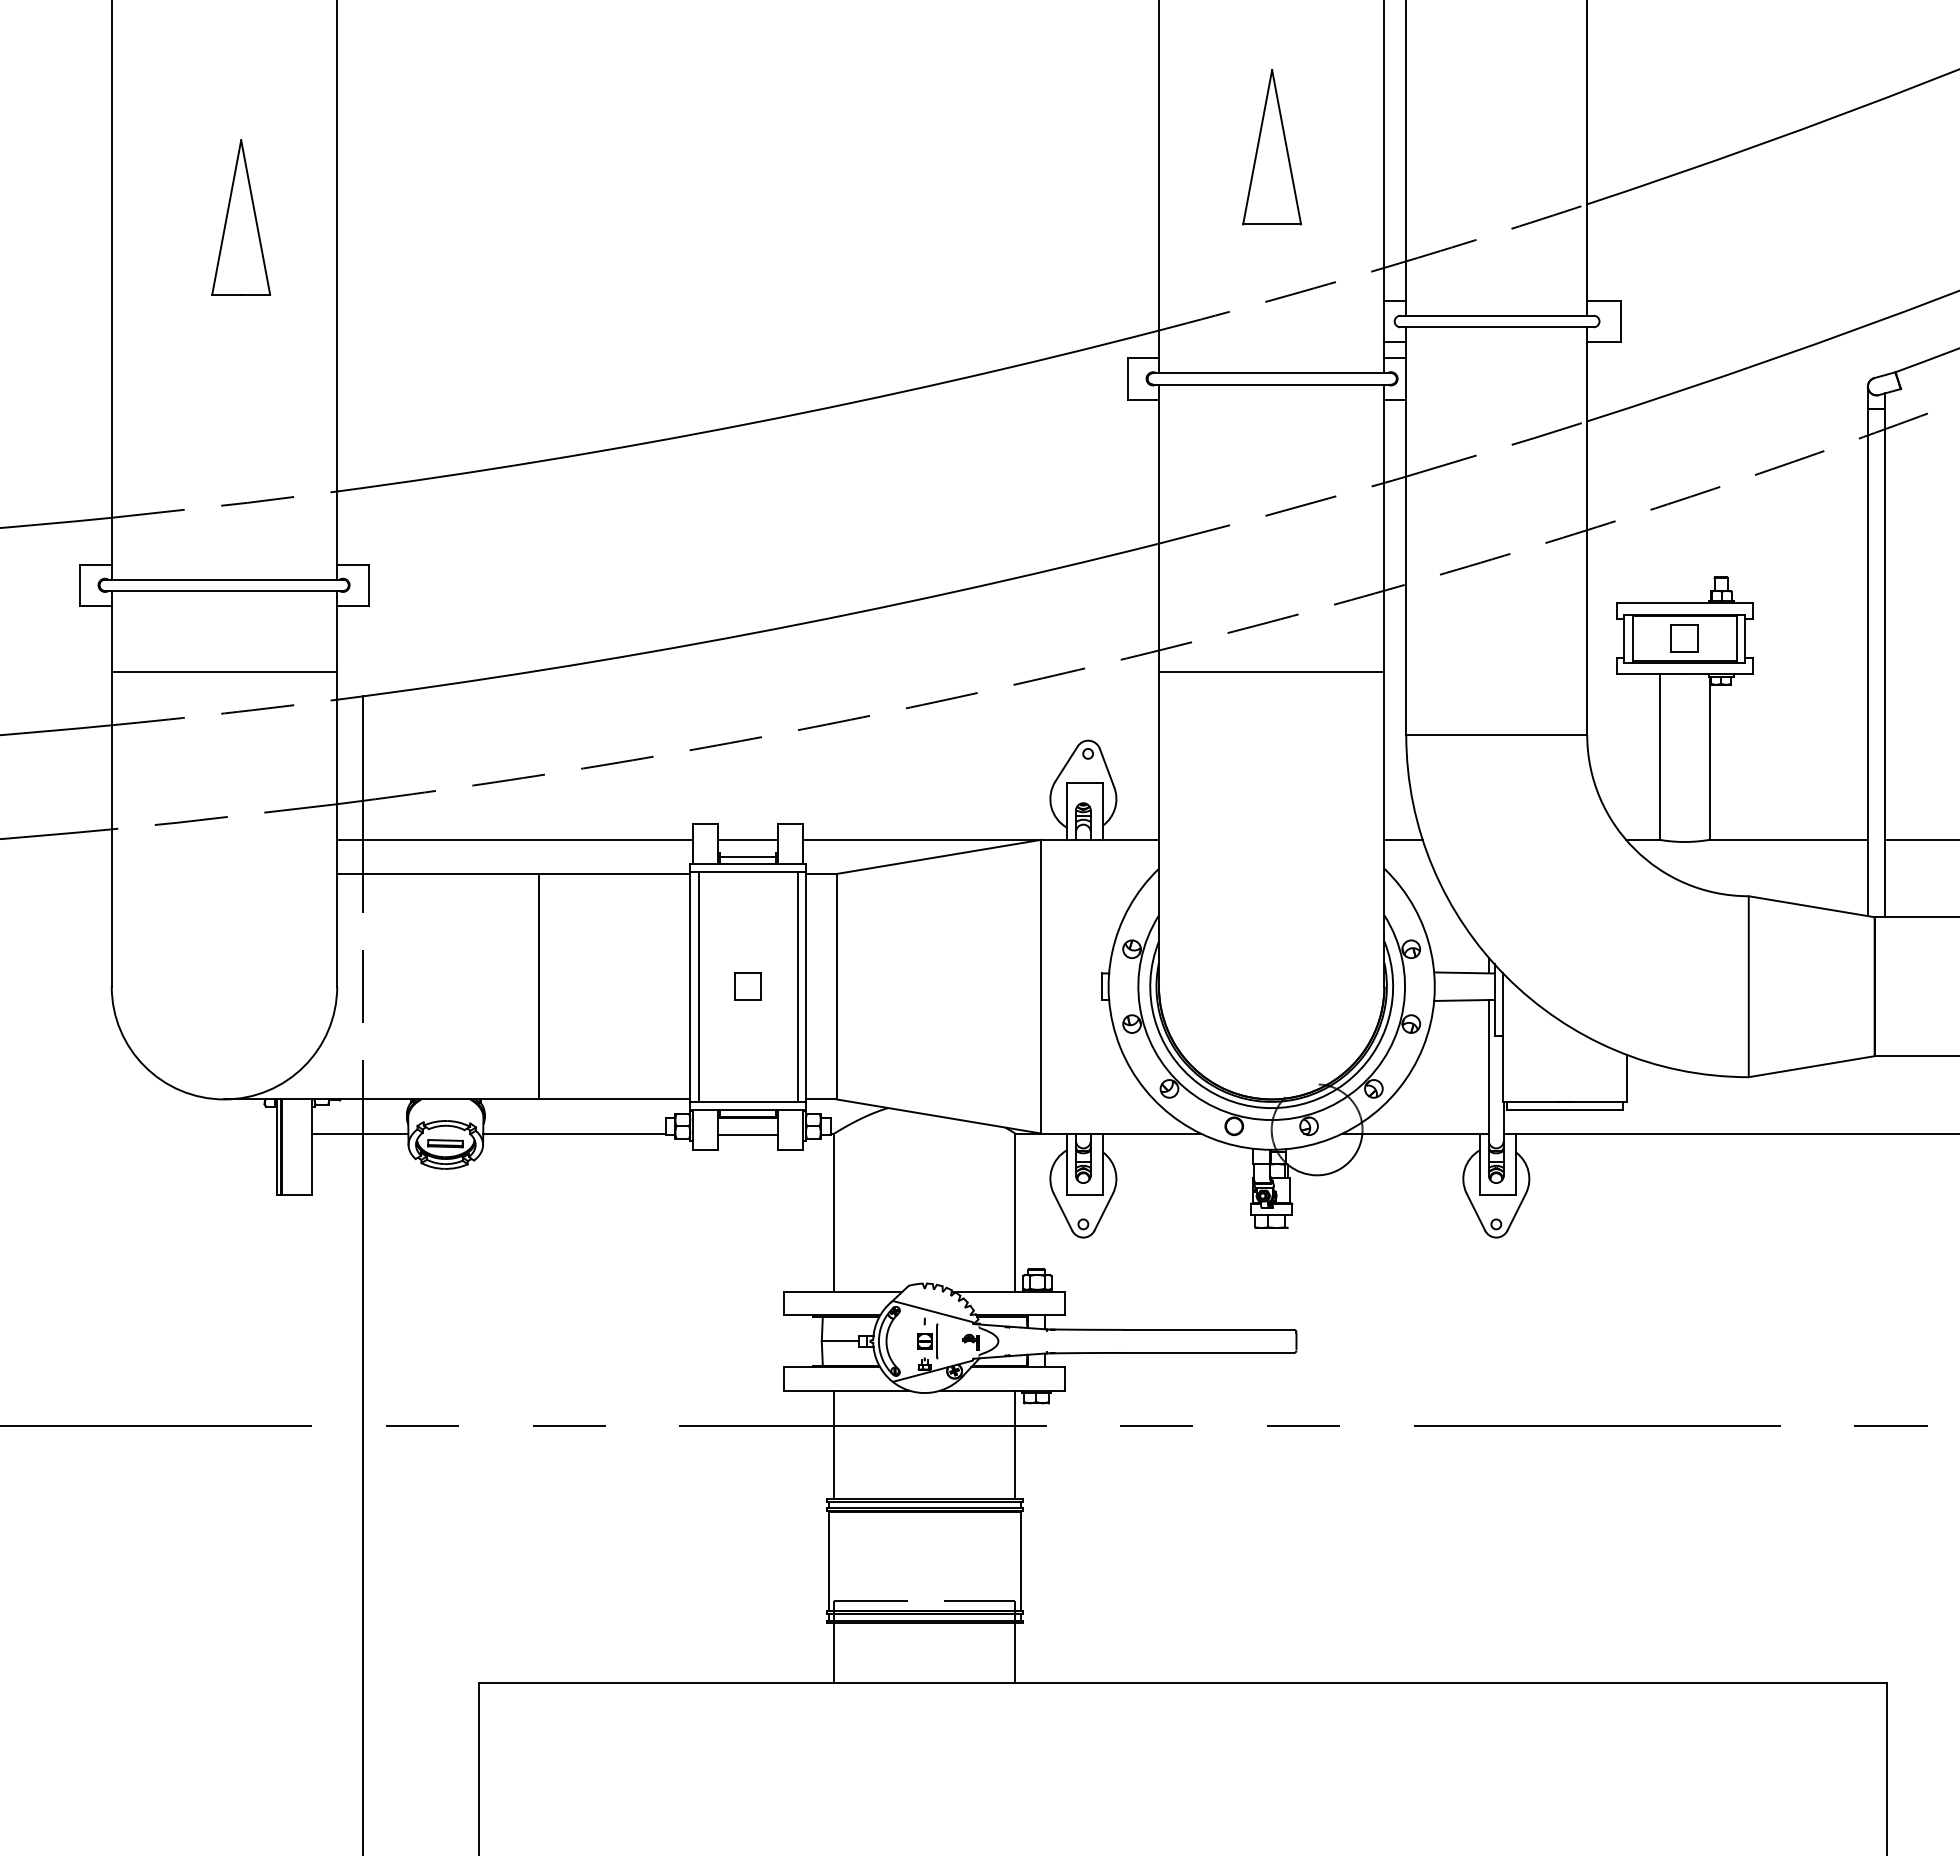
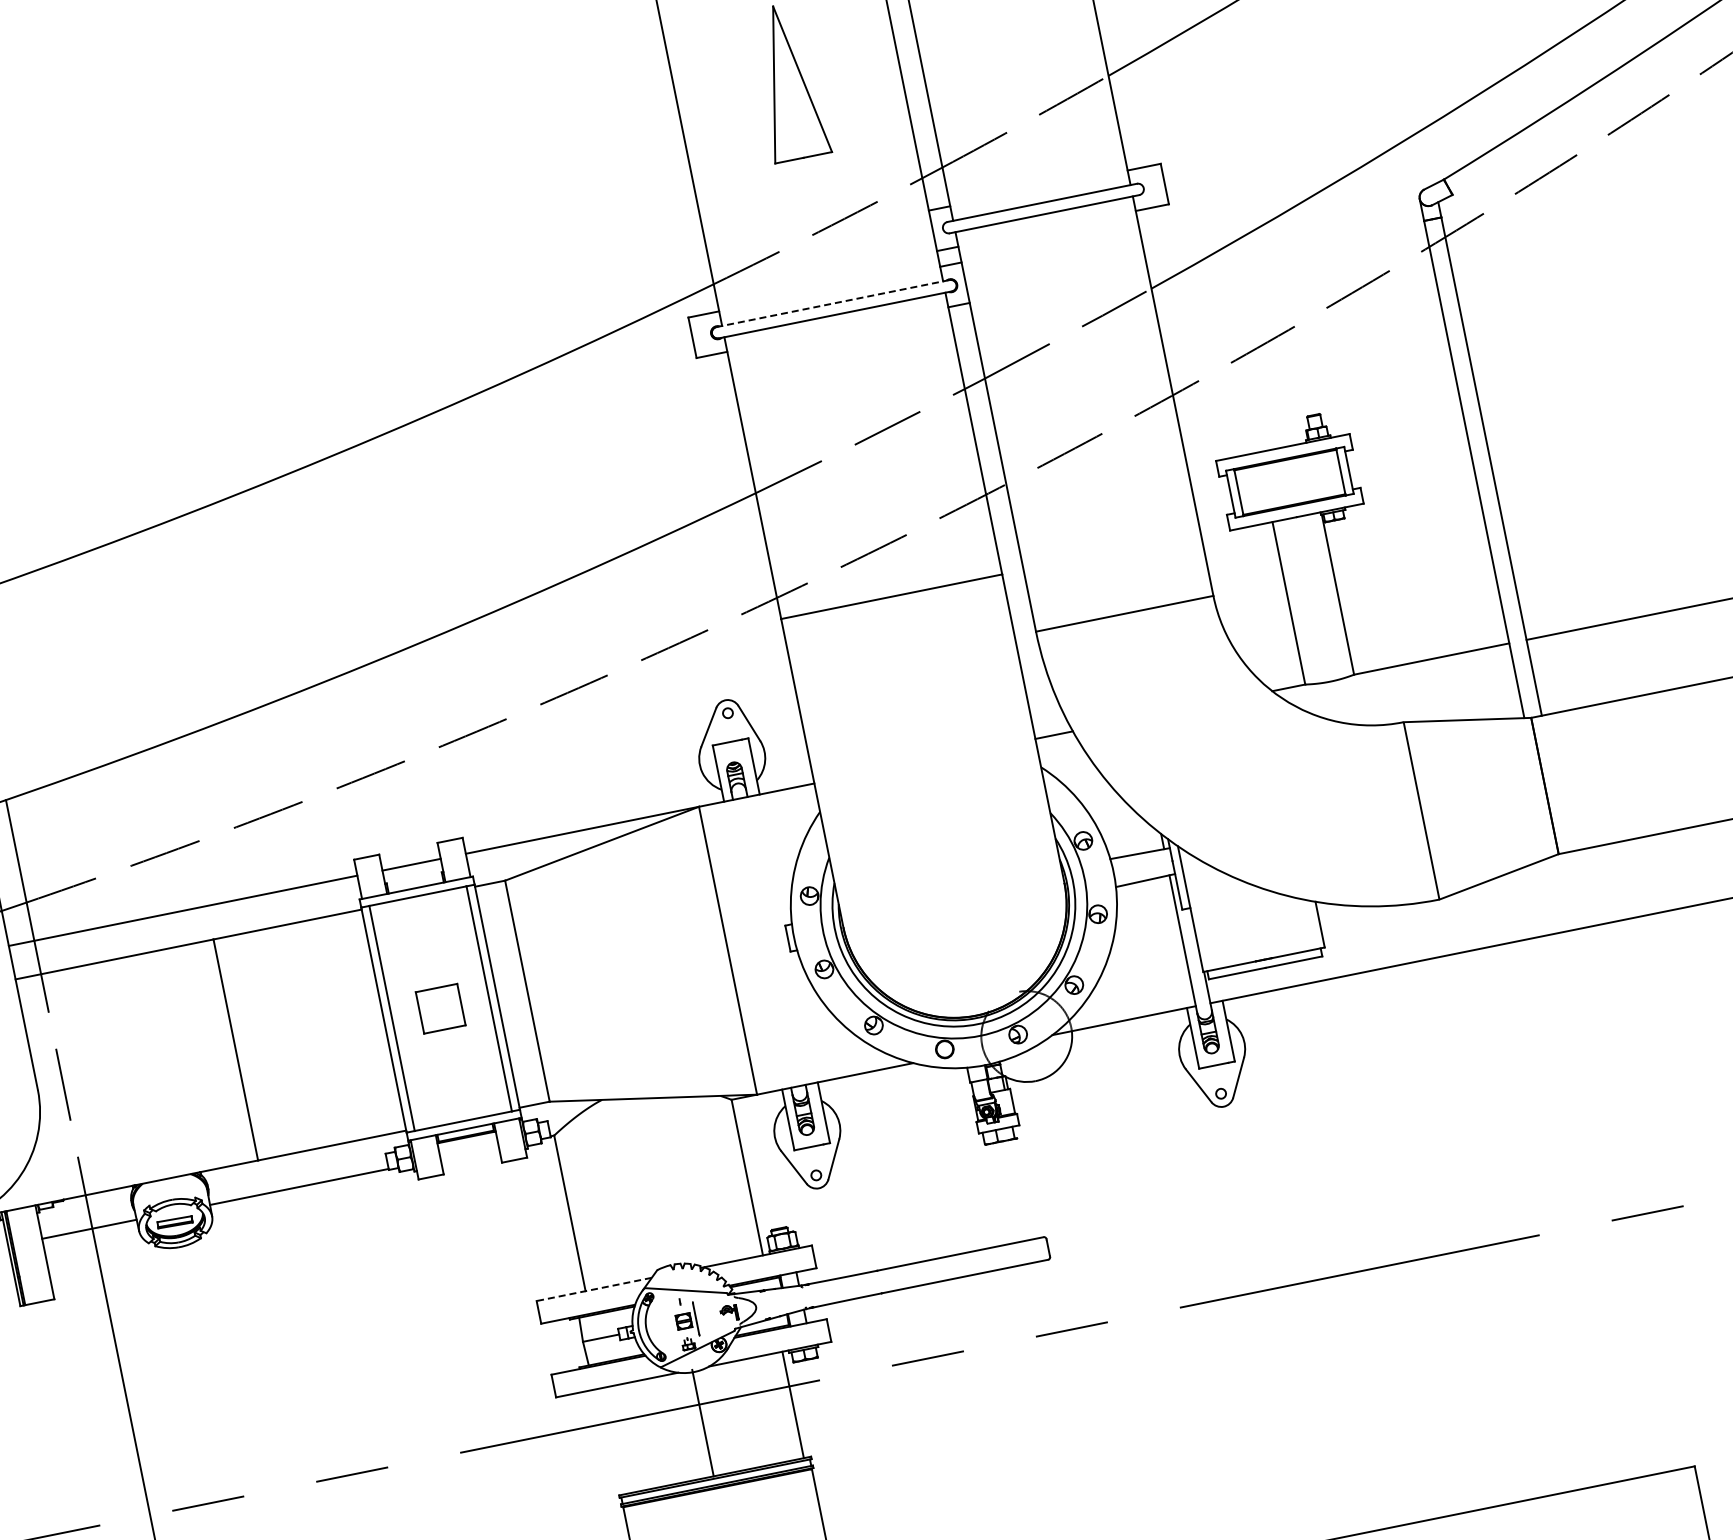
line: (1272, 373) -> (833, 303), solid -> dashed
part: (1684, 638) -> (1289, 482), removed
line: (748, 856) -> (415, 880), removed
part: (747, 986) -> (440, 1008), size x1.6
line: (747, 1134) -> (469, 1153), removed
line: (843, 1292) -> (594, 1289), solid -> dashed
line: (834, 1444) -> (703, 1422), moved

